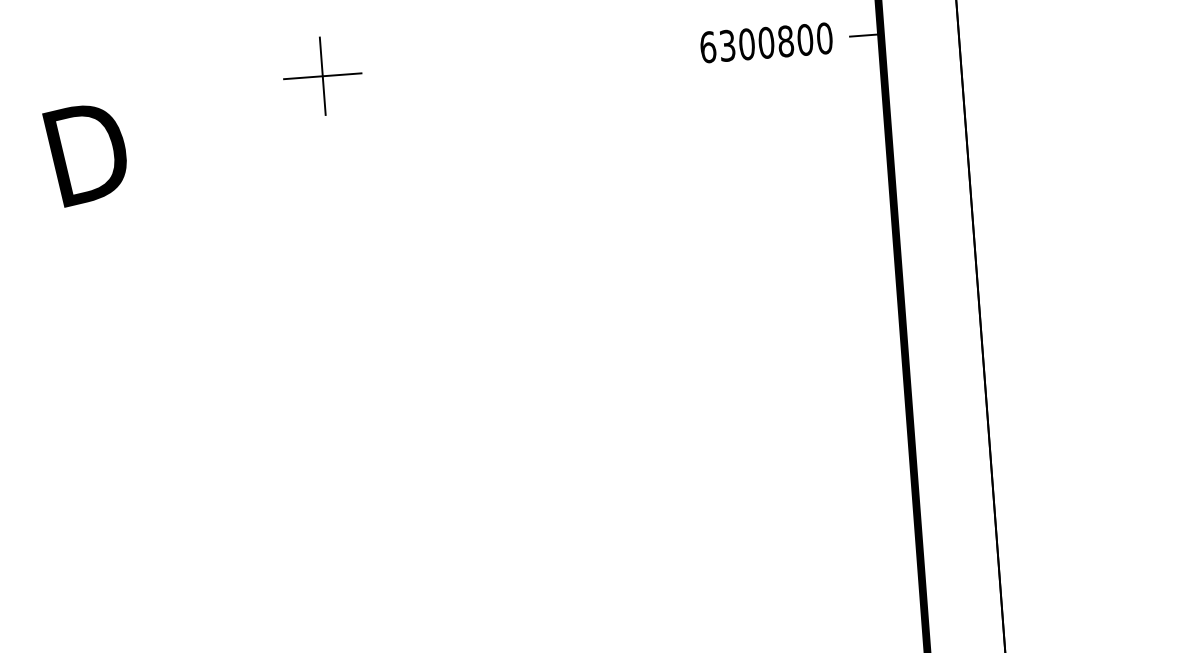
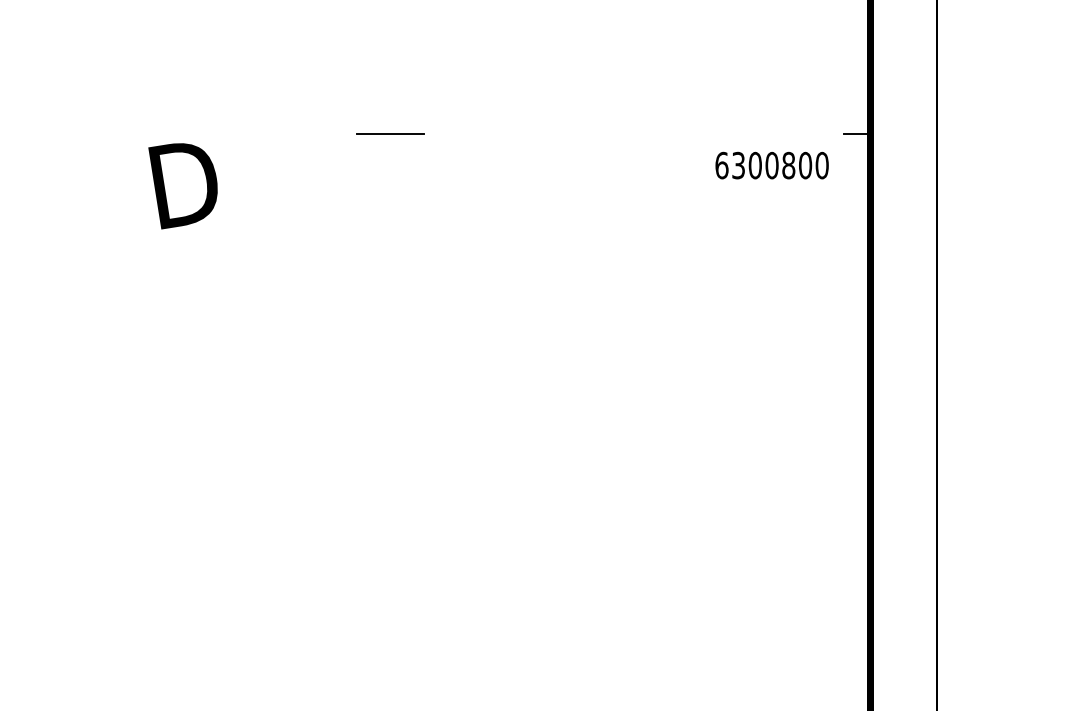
text: (765, 42) -> (771, 165), moved
line: (322, 76) -> (390, 133), removed

